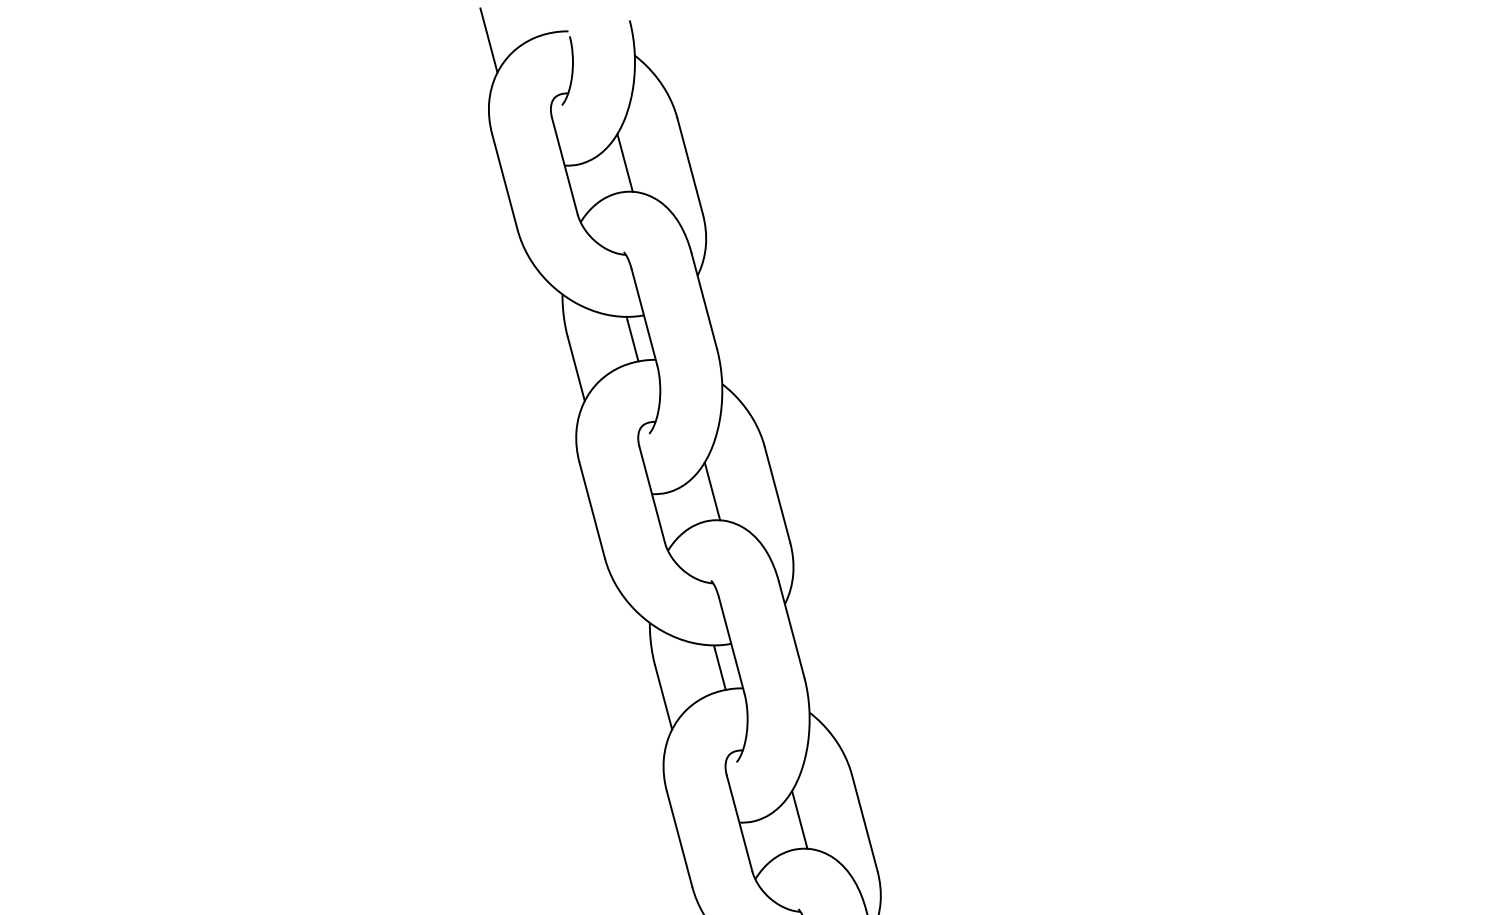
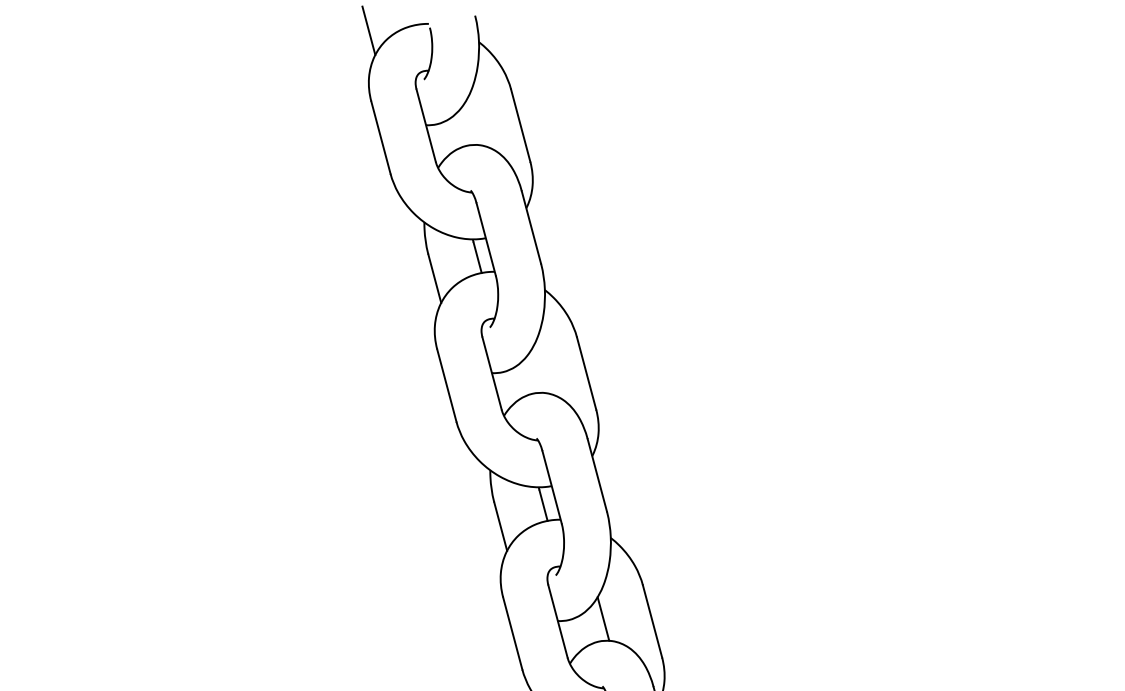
line: (624, 162) -> (471, 122), removed
line: (712, 491) -> (537, 371), removed

